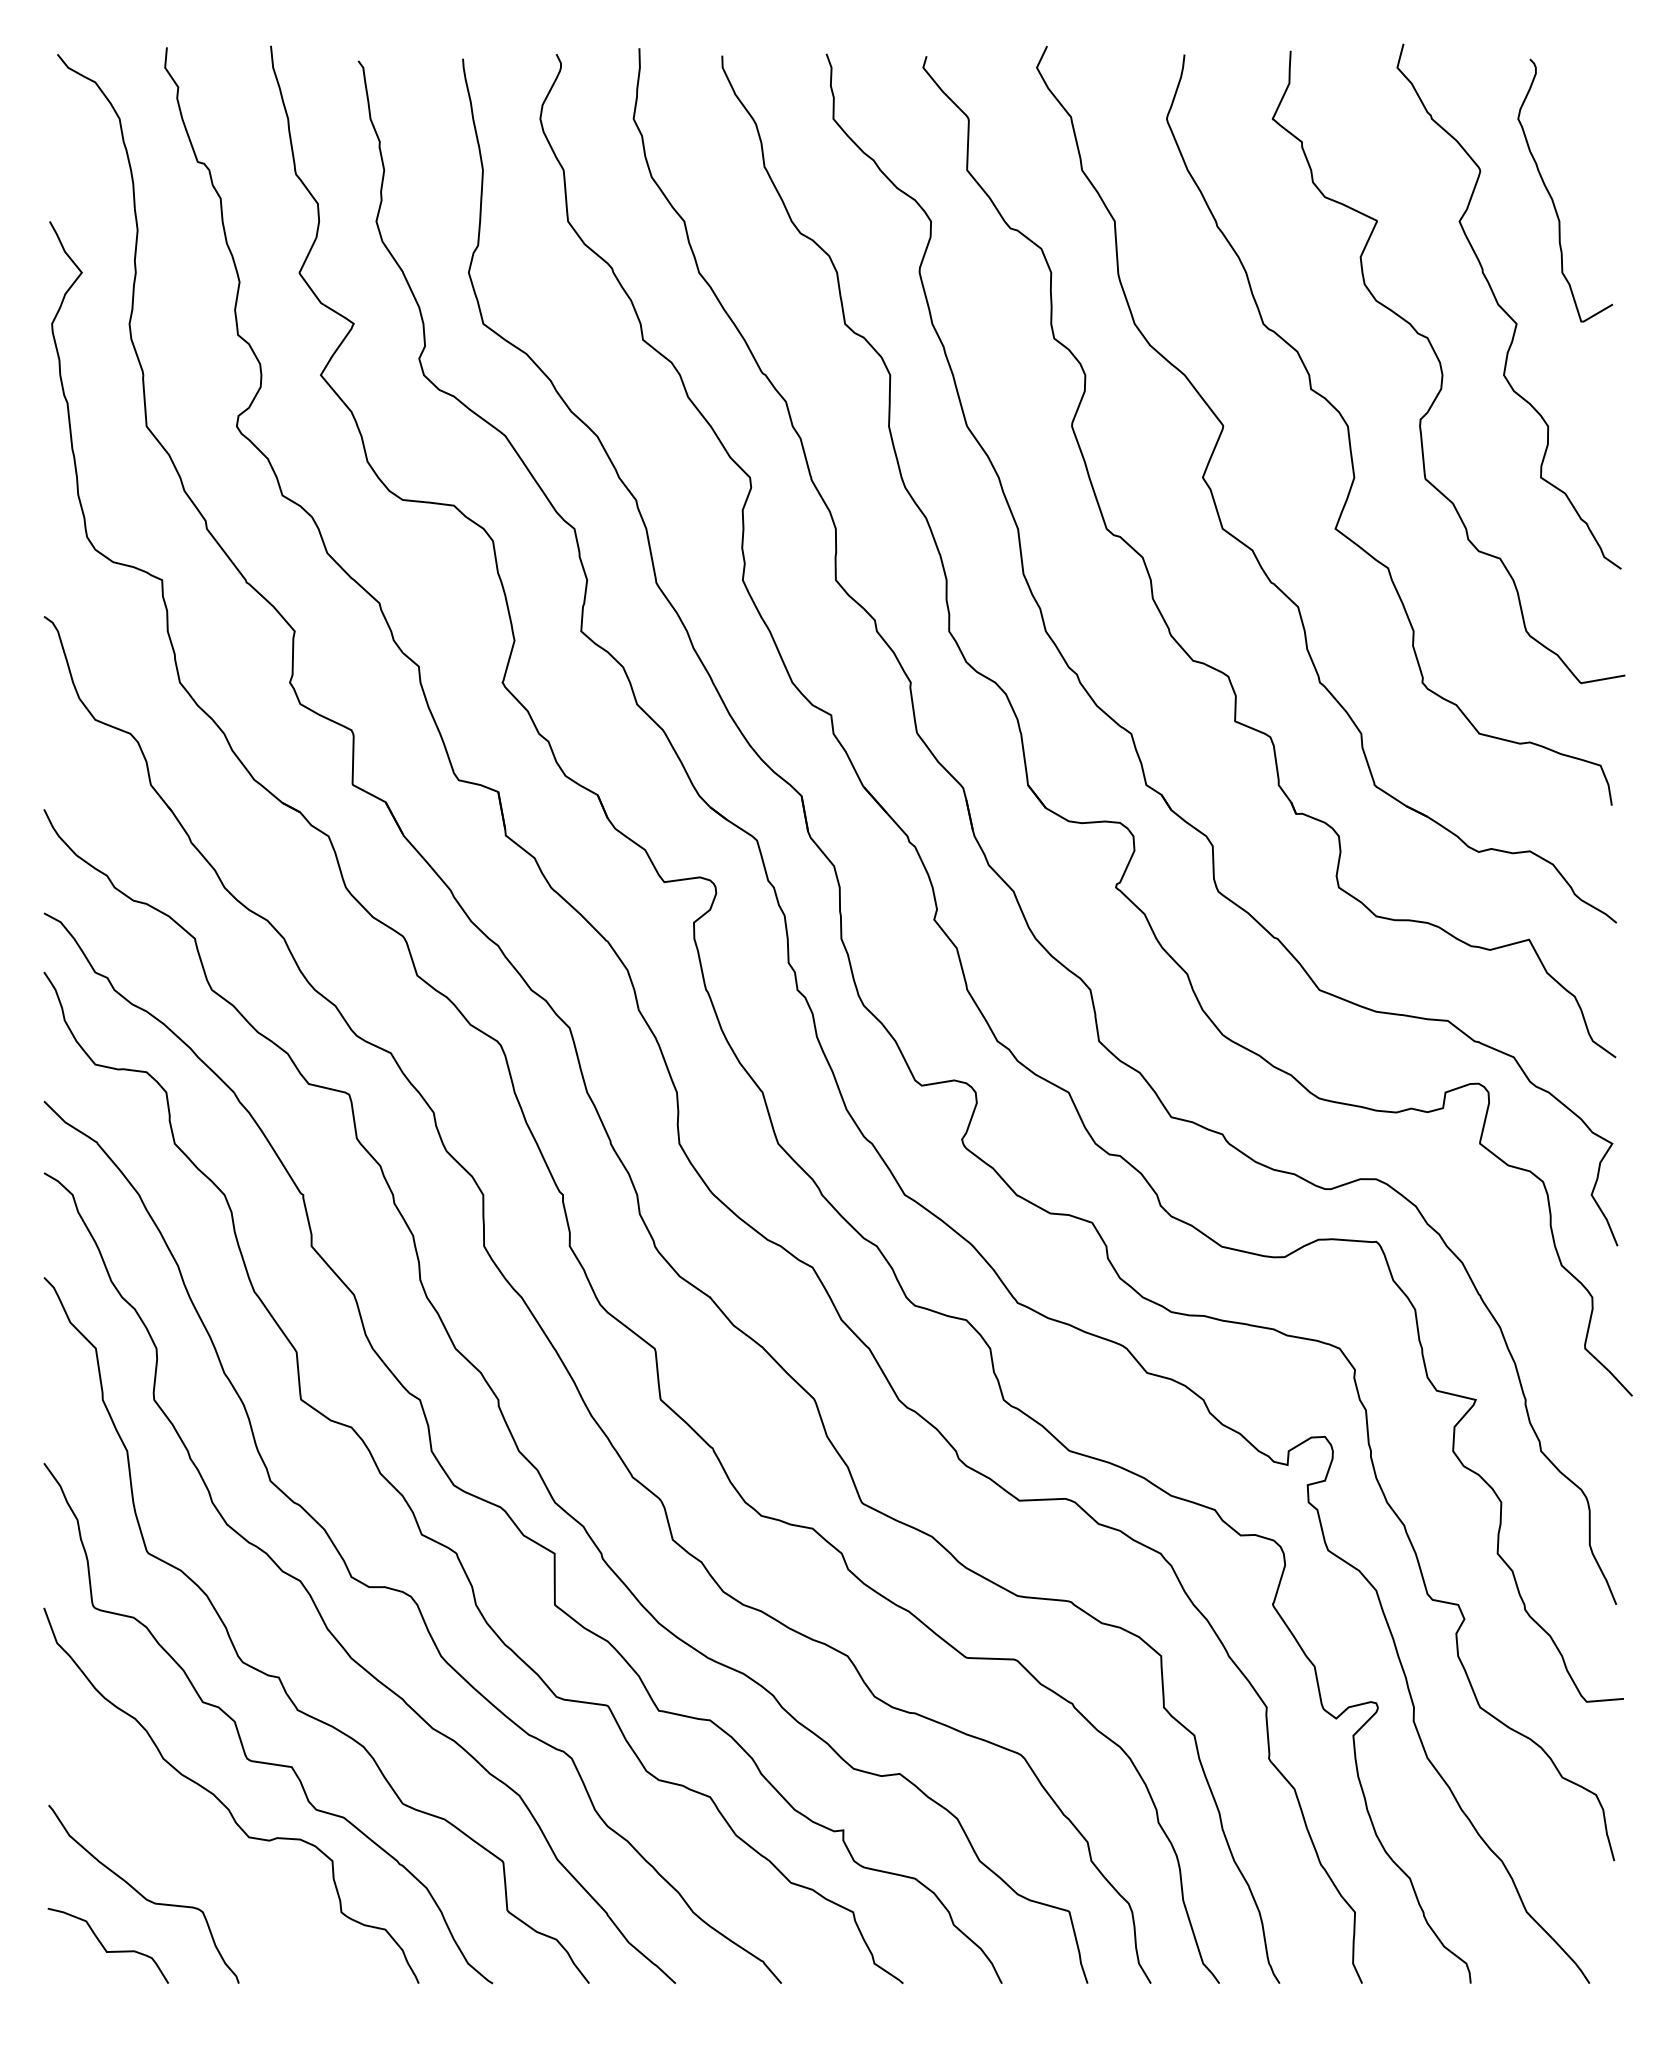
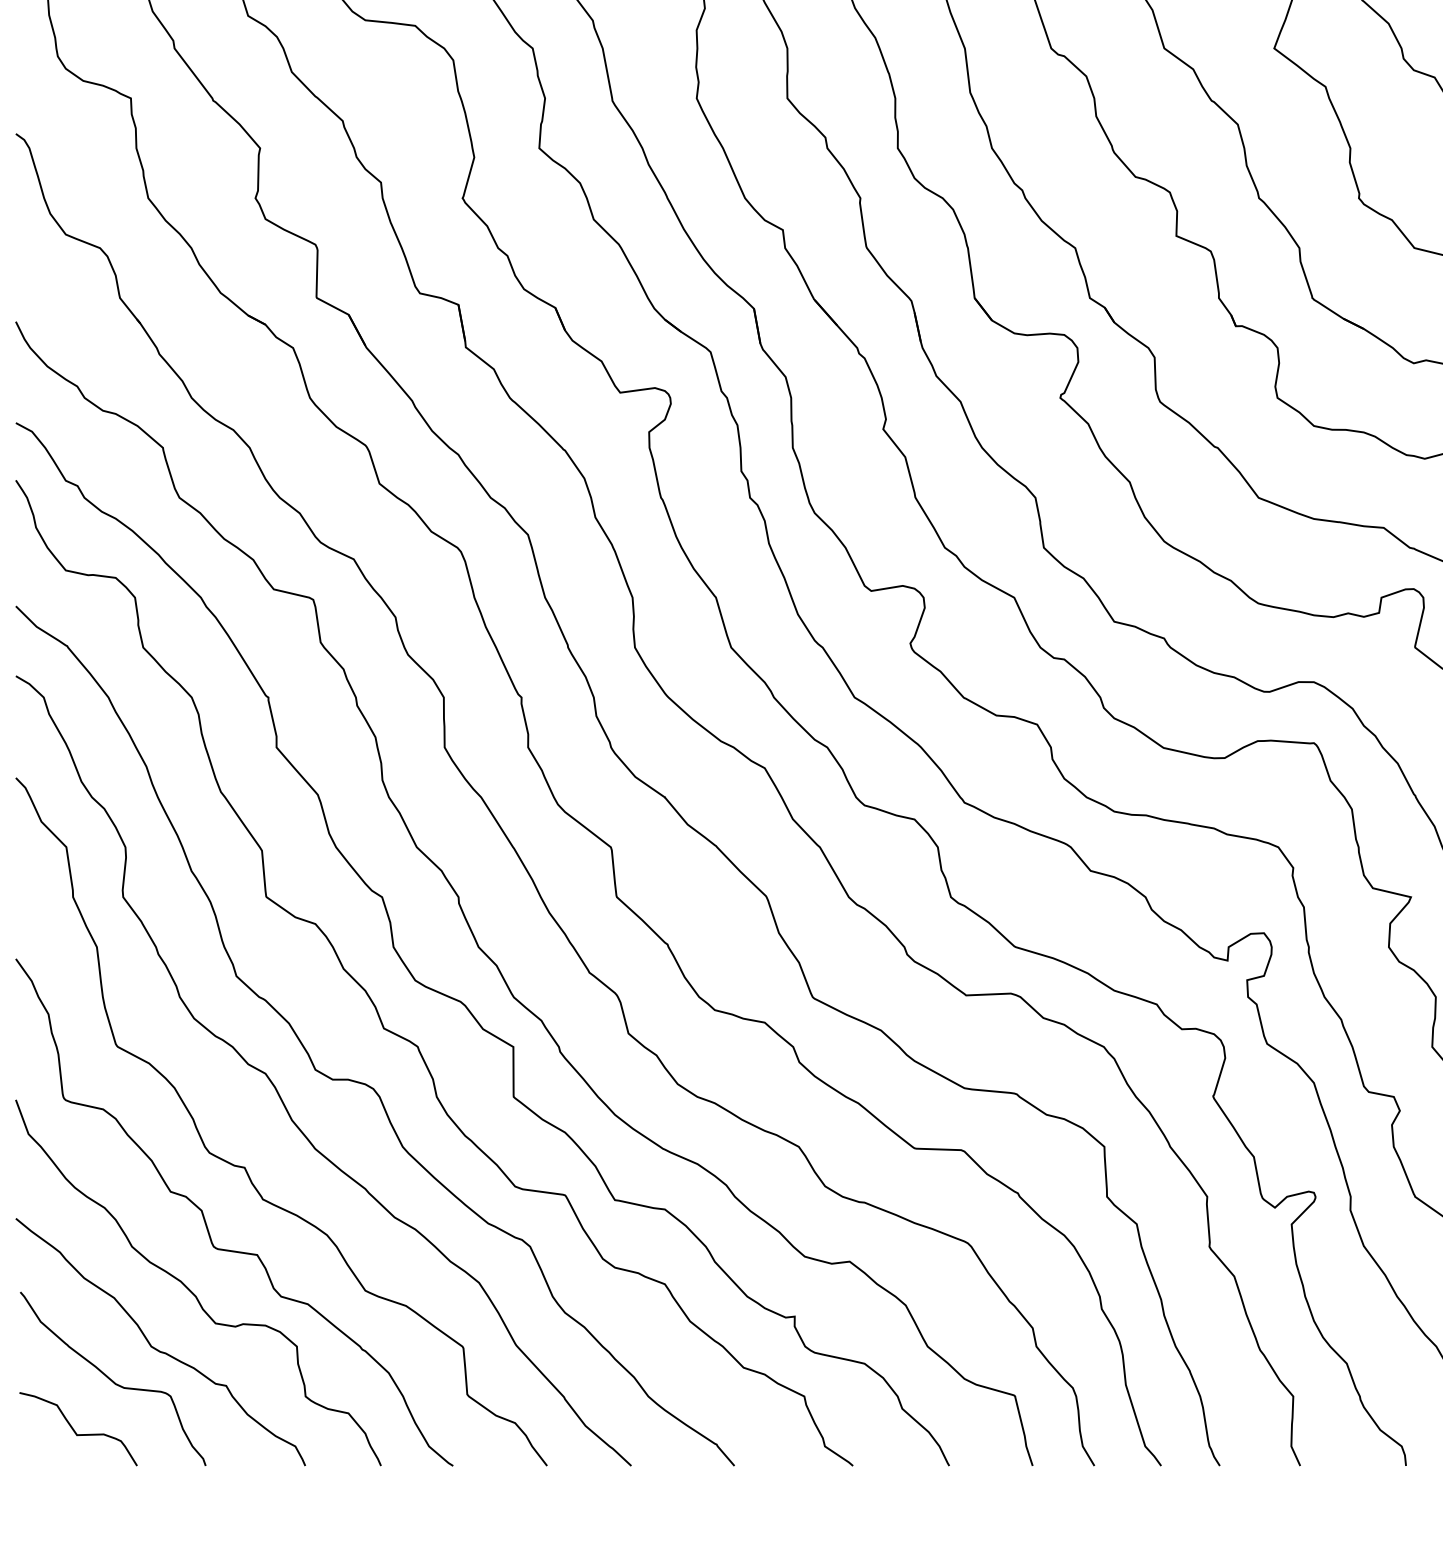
curve: (189, 1863) -> (157, 1348), added

